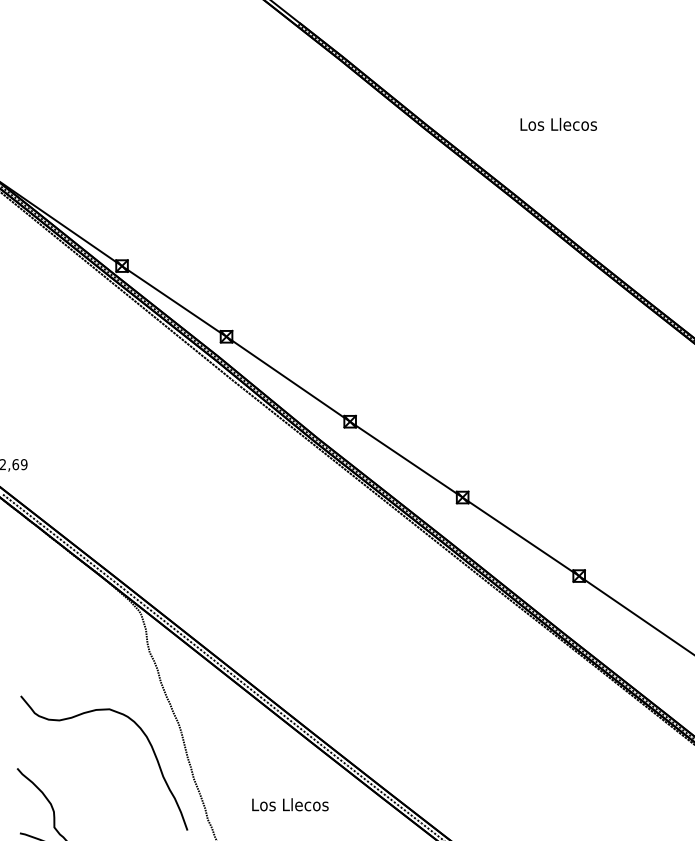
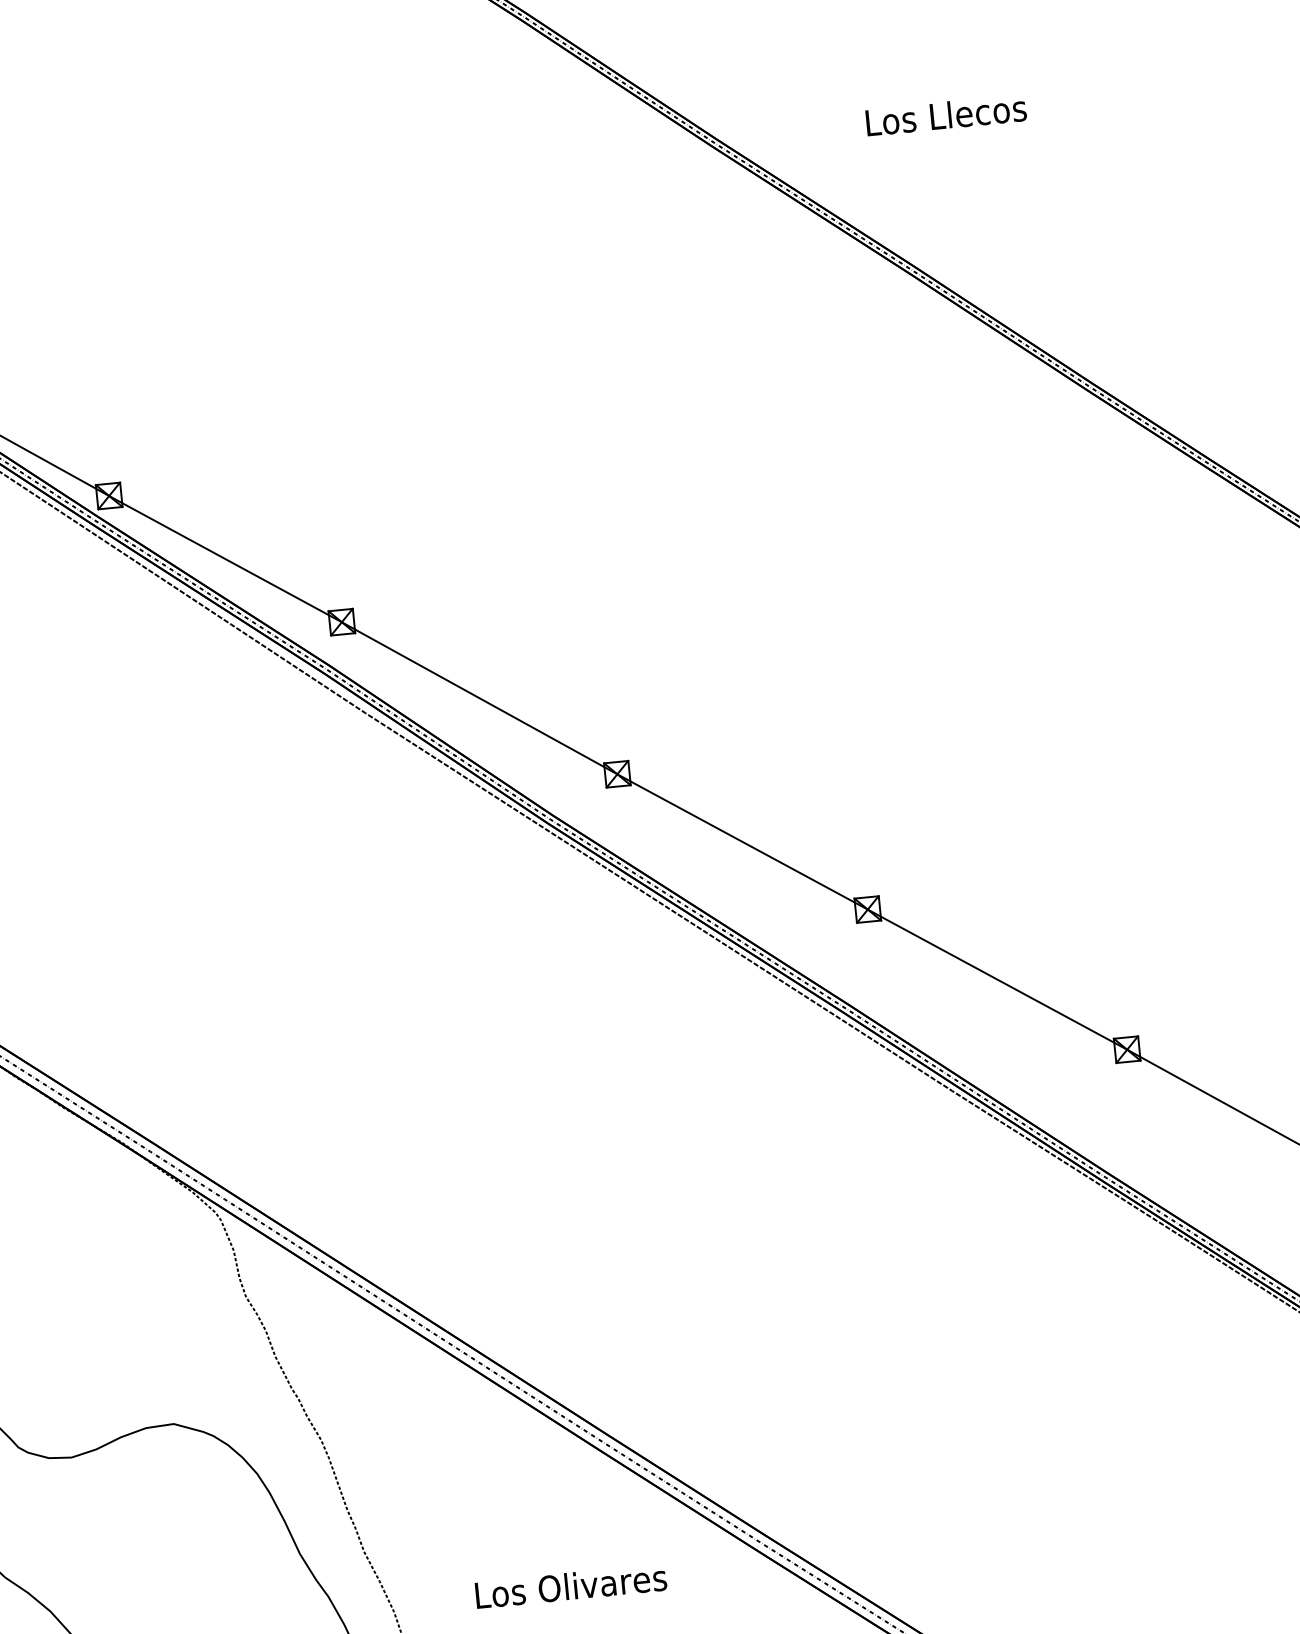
text: (558, 123) -> (945, 113), moved
text: (290, 804) -> (571, 1585), Los Llecos -> Los Olivares

